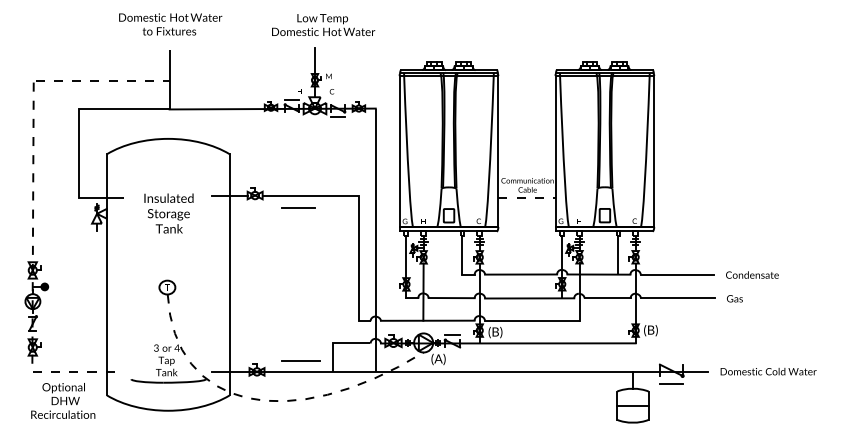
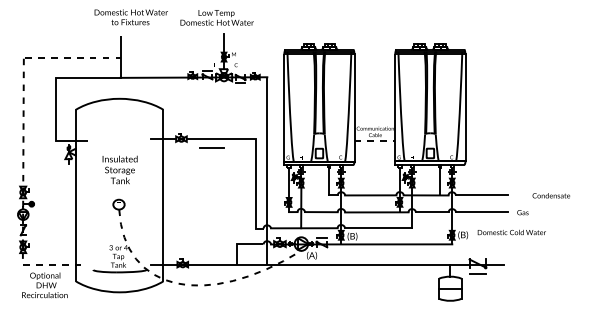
text: (169, 24) -> (130, 17), moved
text: (322, 24) -> (216, 17), moved
text: (168, 212) -> (119, 169), moved
text: (752, 274) -> (551, 195), moved
line: (300, 361) -> (213, 257), removed
text: (768, 371) -> (511, 232), moved

